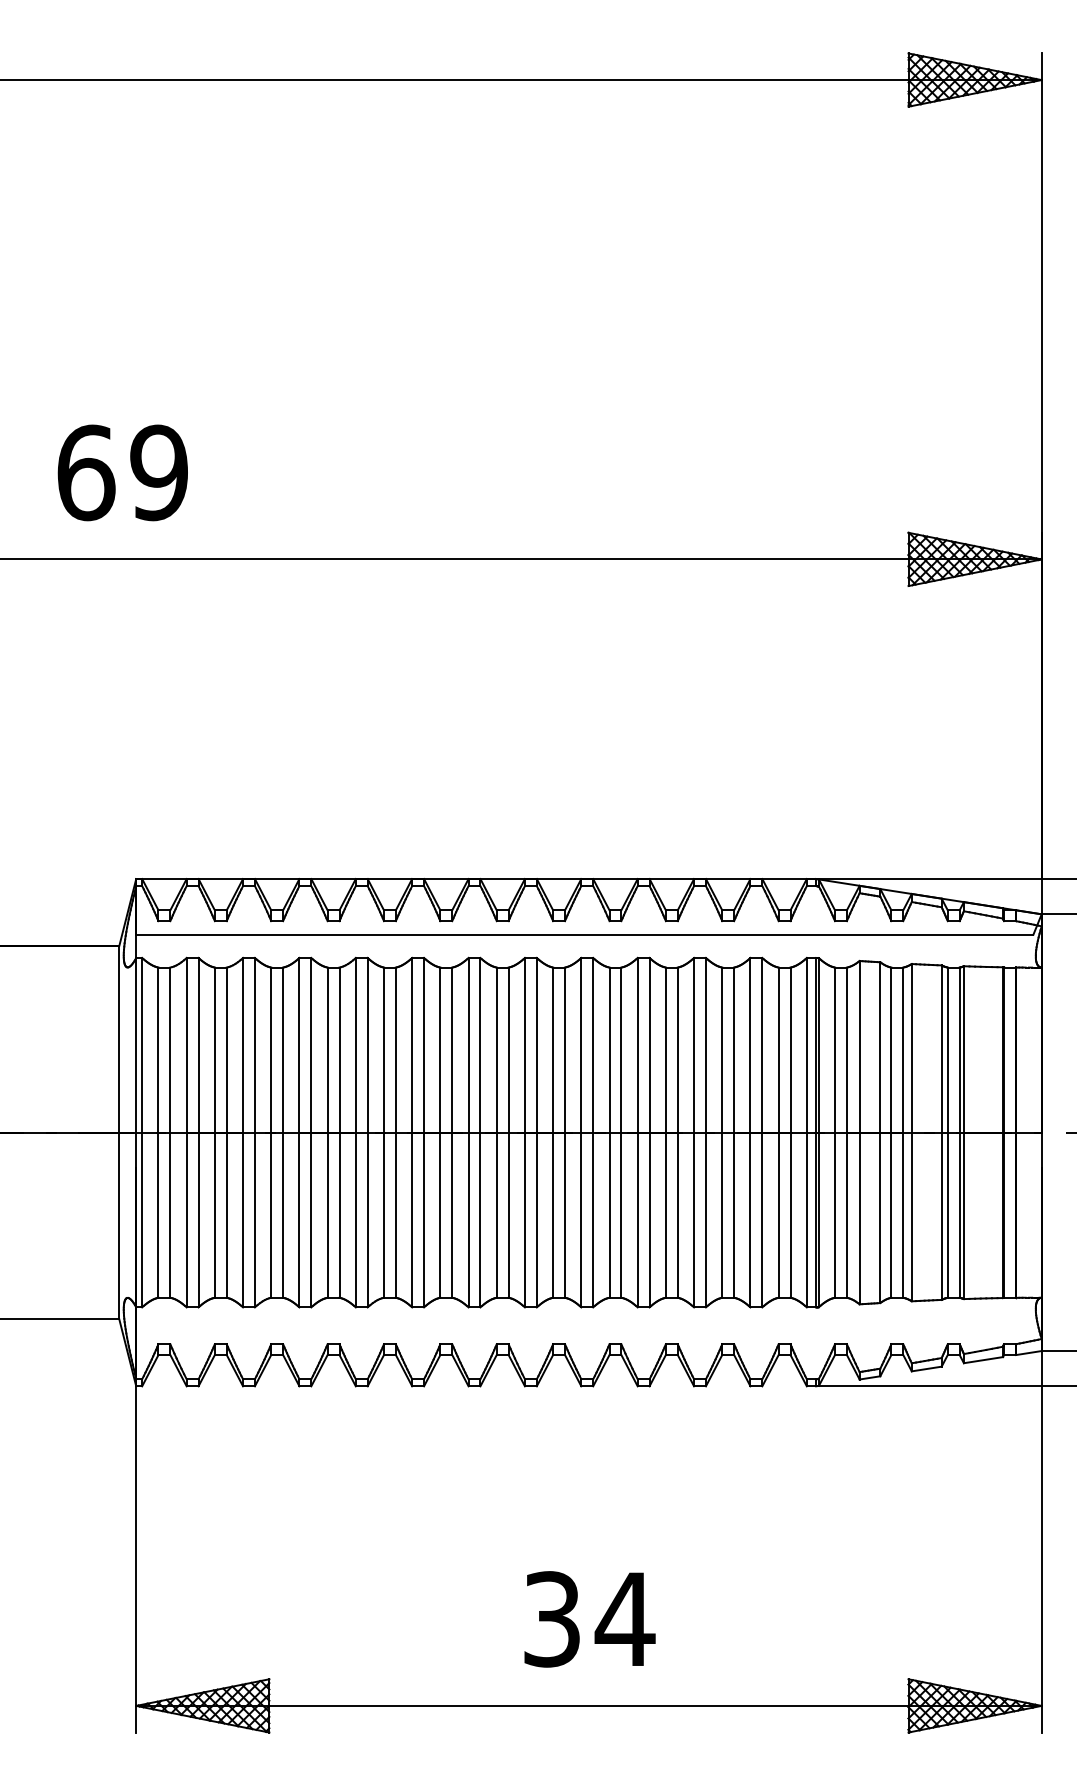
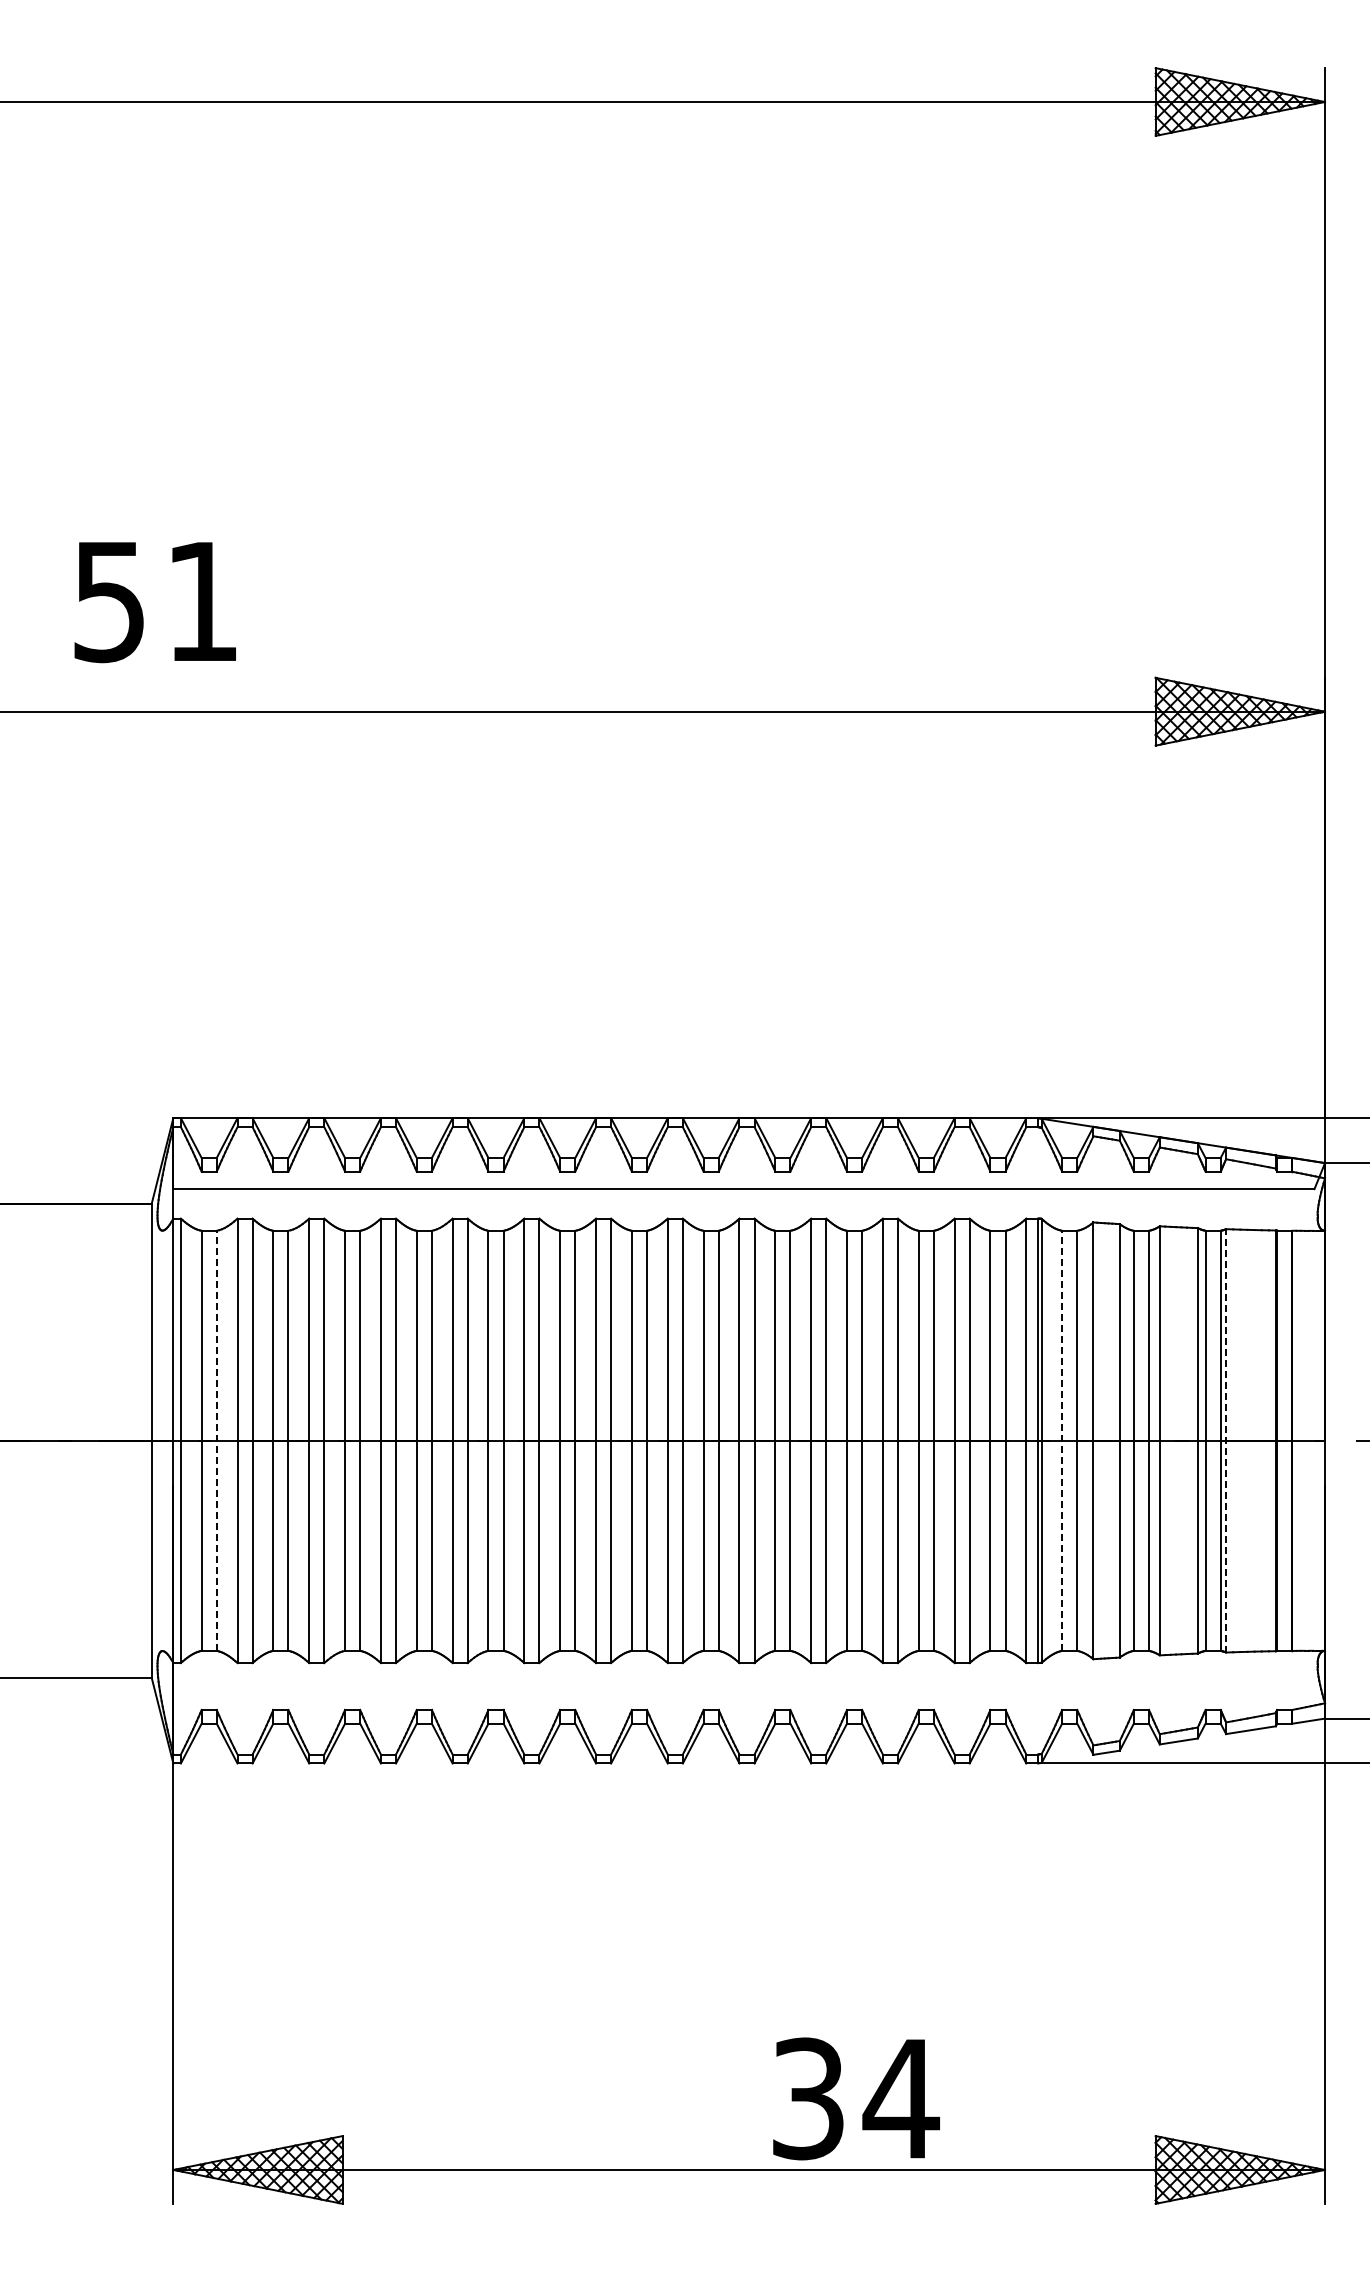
text: (122, 472) -> (156, 601), 69 -> 51
line: (170, 1132) -> (216, 1440), solid -> dashed
line: (835, 1132) -> (1062, 1440), solid -> dashed
line: (964, 1132) -> (1226, 1440), solid -> dashed
text: (589, 1619) -> (856, 2098), moved

